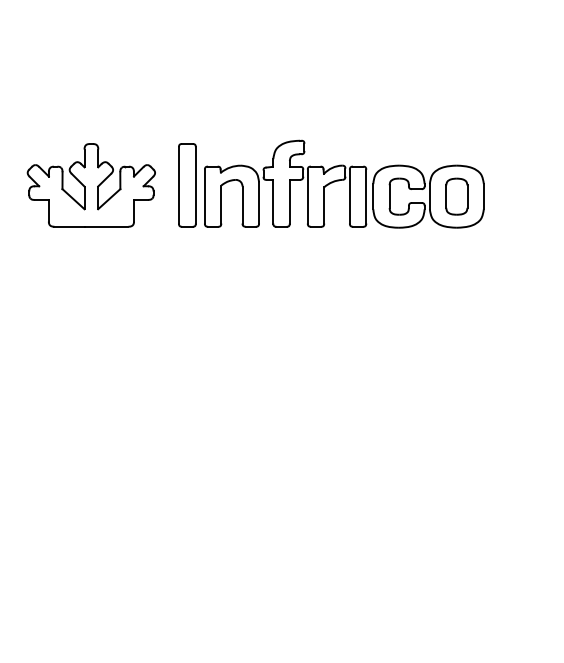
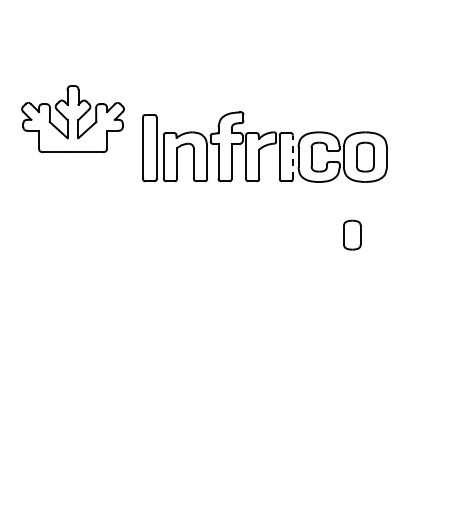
part: (90, 185) -> (72, 119), moved
line: (365, 195) -> (292, 156), solid -> dashed
part: (440, 293) -> (352, 234), added

